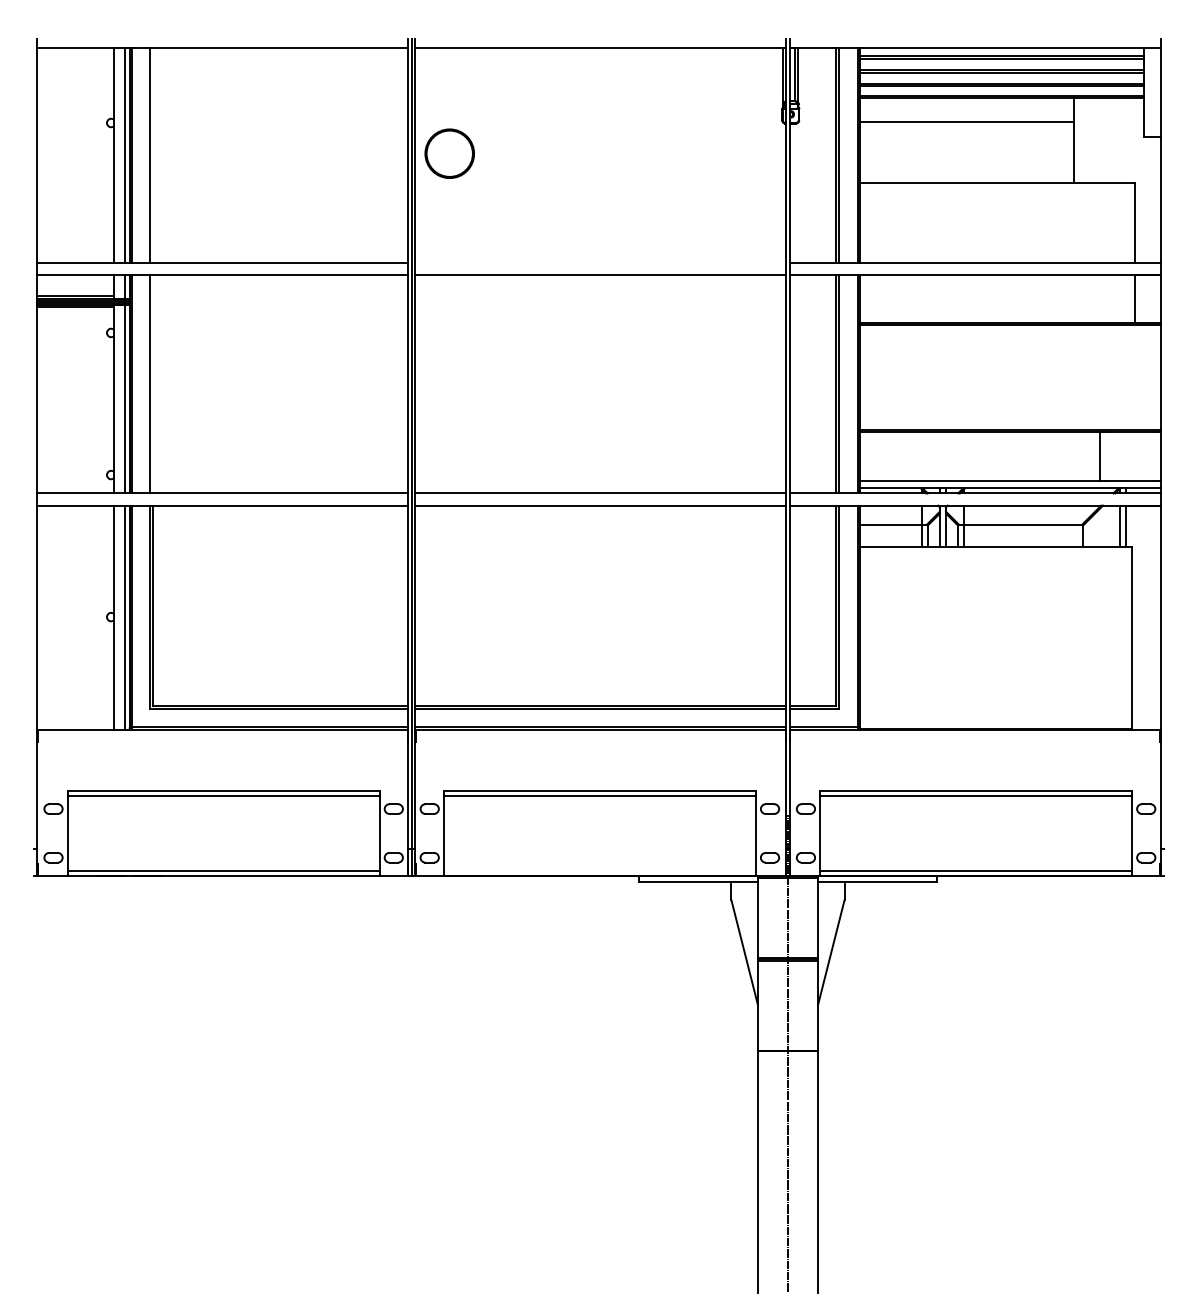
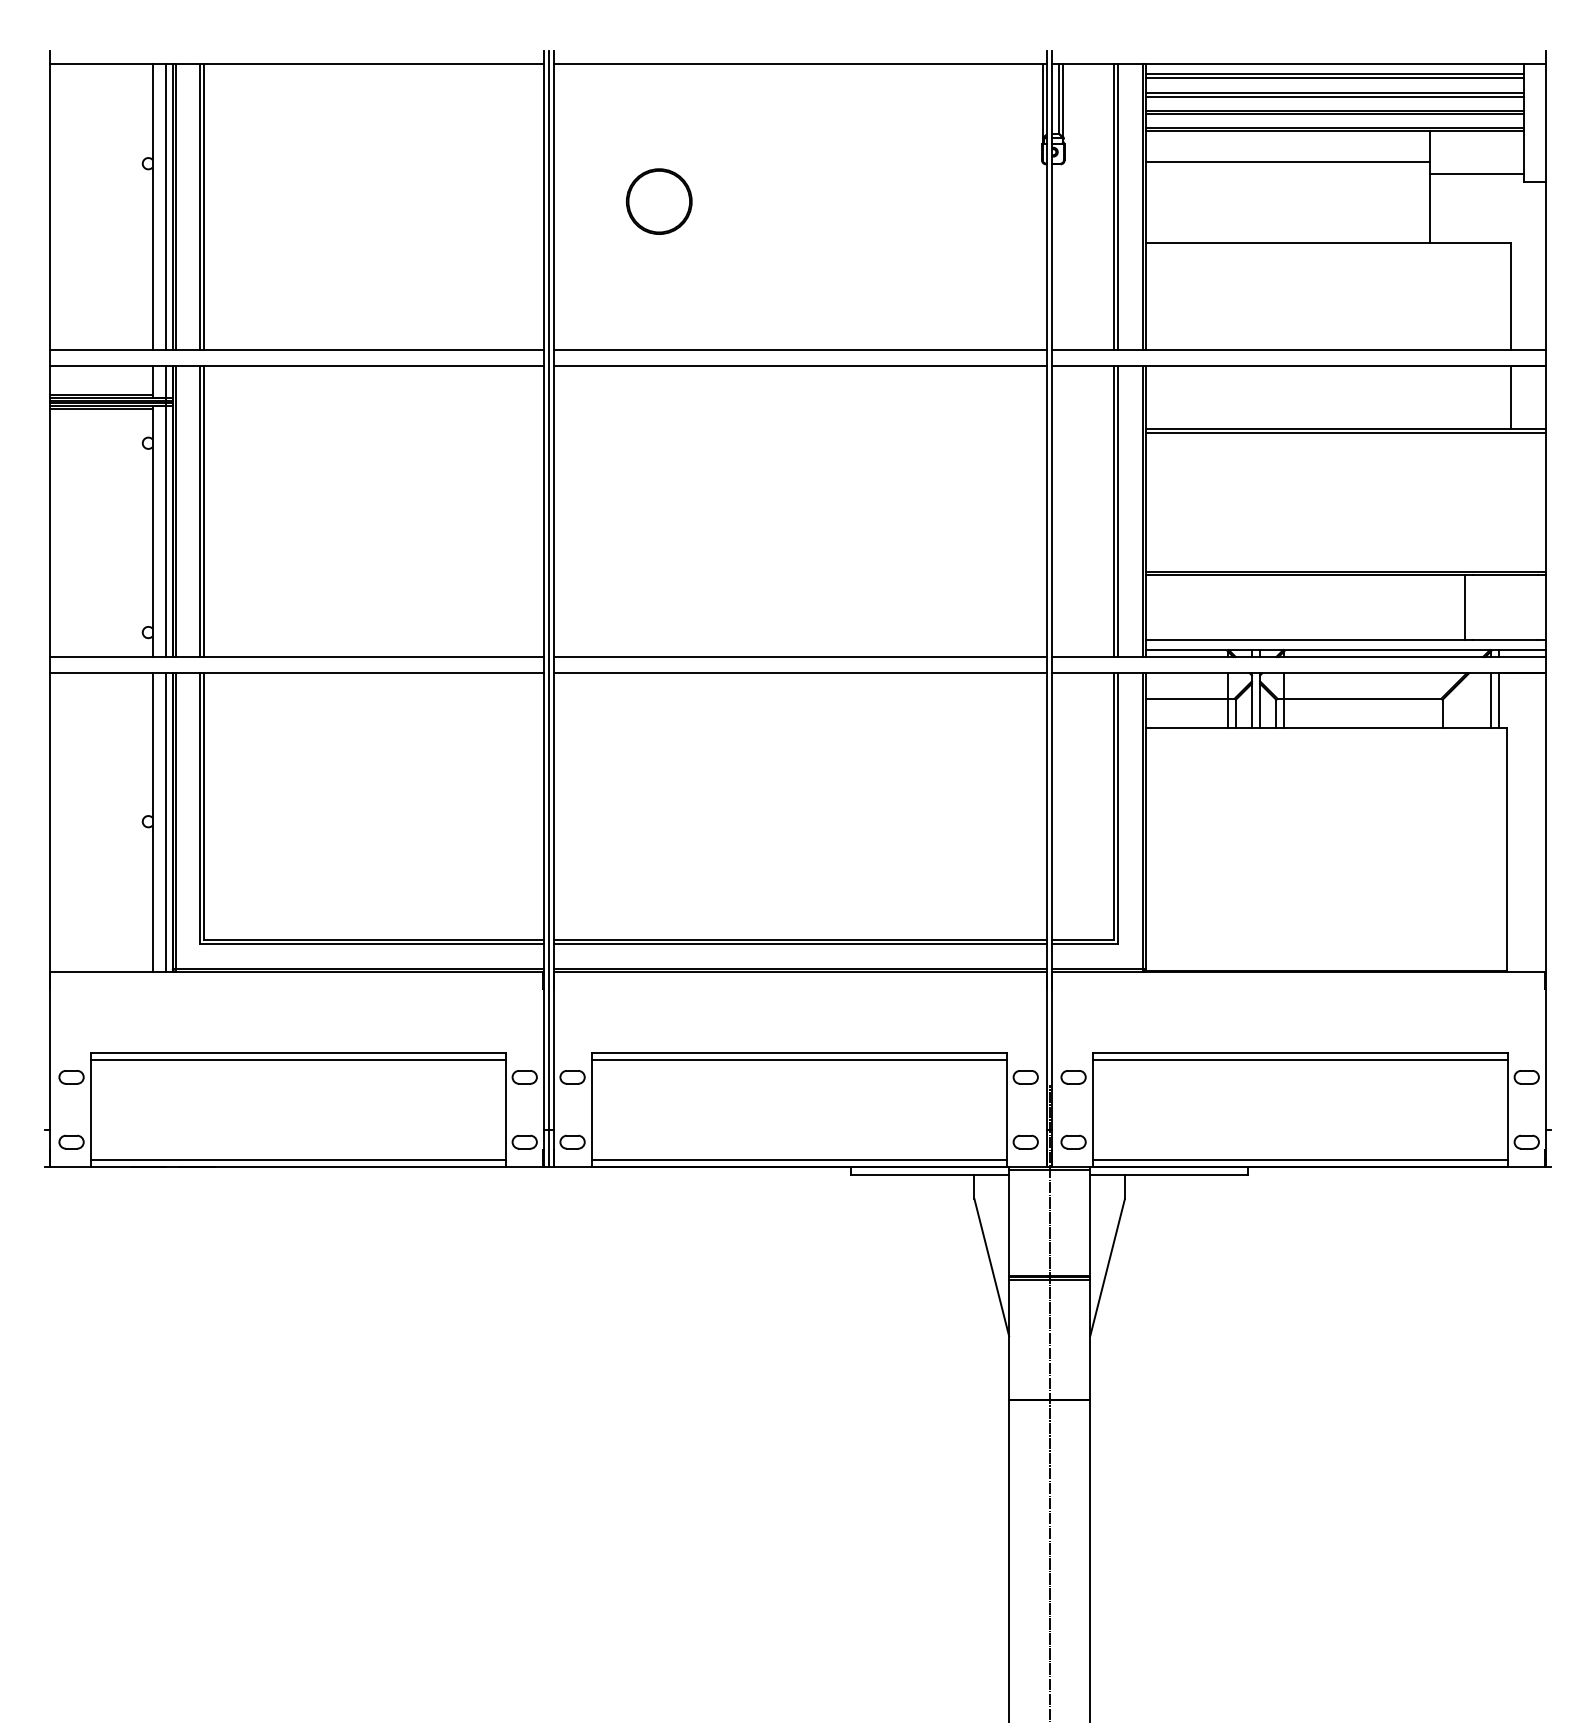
line: (1108, 131) -> (1476, 174), added
part: (449, 153) -> (659, 201), moved
line: (153, 155) -> (204, 206), added
line: (600, 263) -> (800, 350), added
line: (153, 384) -> (204, 511), added
line: (599, 871) -> (798, 1160), added

